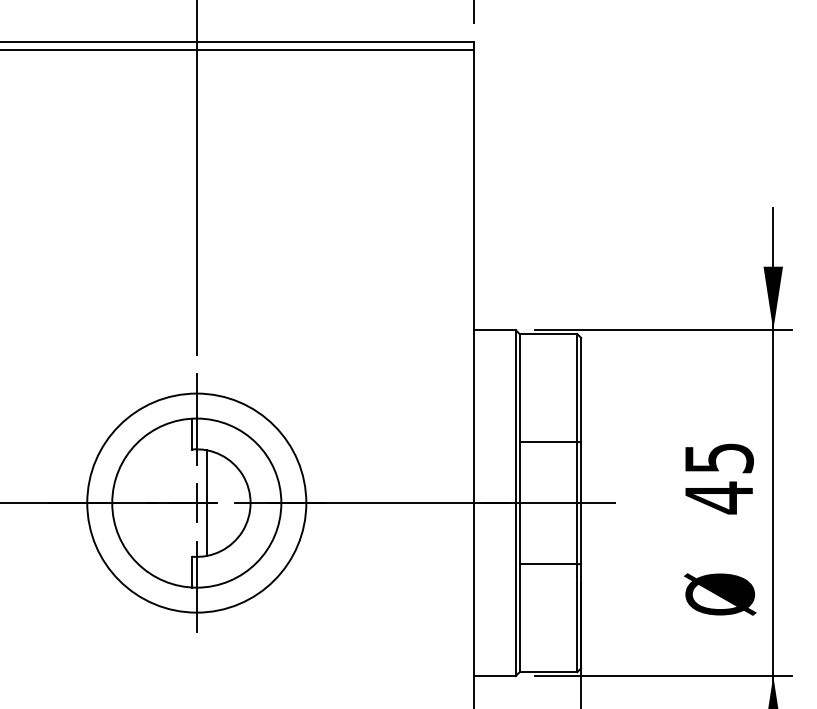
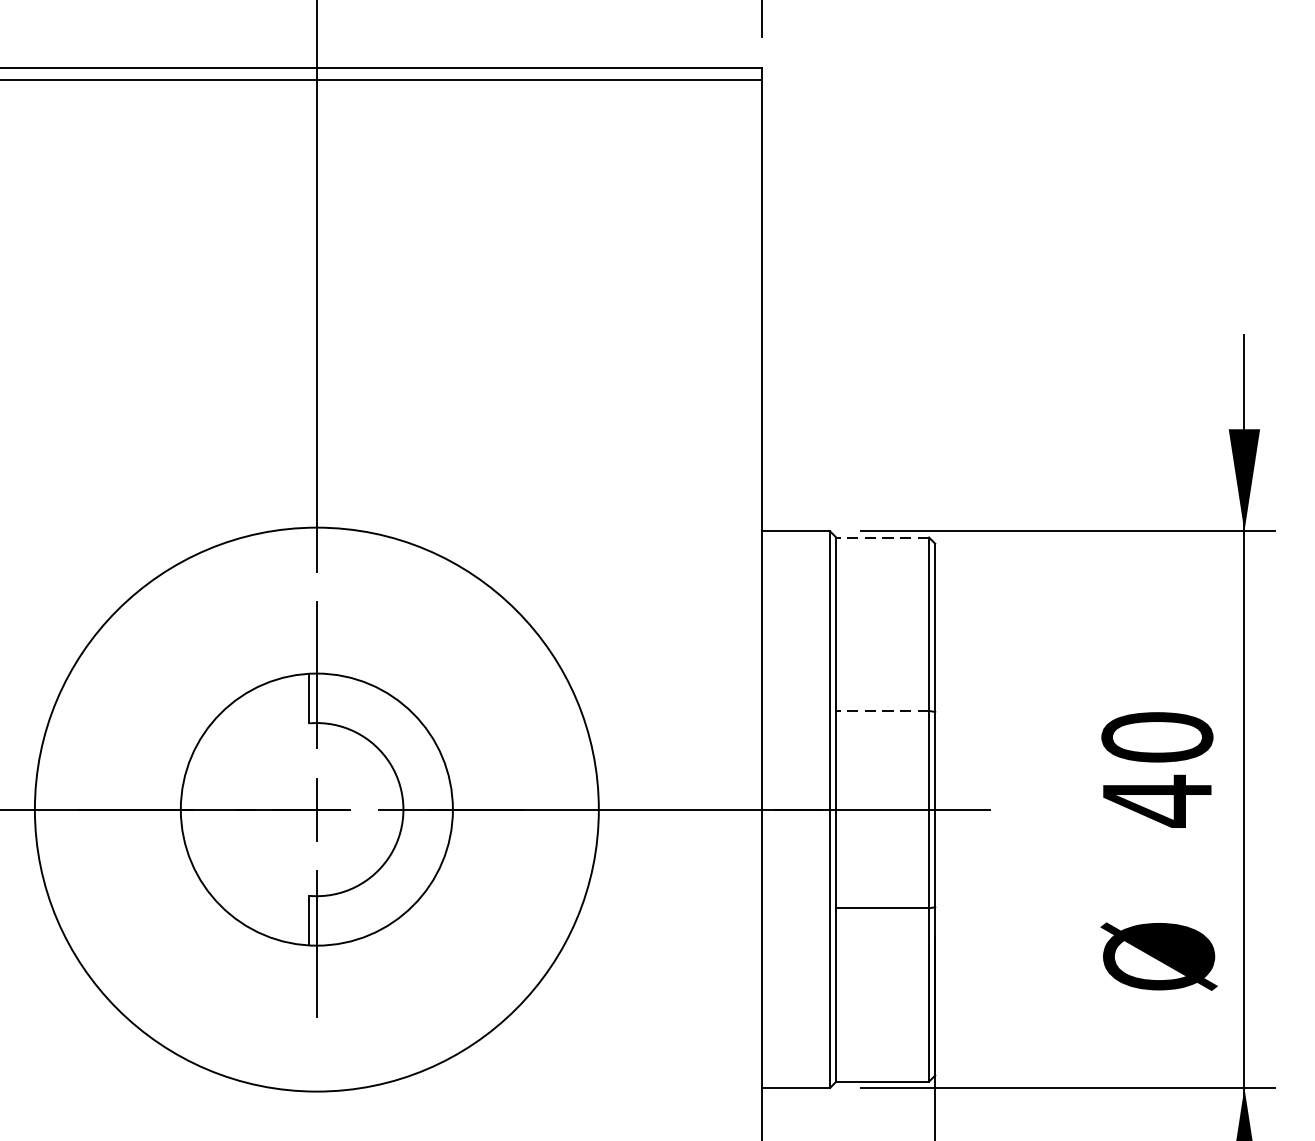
line: (548, 334) -> (882, 538), solid -> dashed
line: (548, 441) -> (882, 710), solid -> dashed
text: (719, 457) -> (1157, 736), 45 -> 40
circle: (196, 502) -> (316, 808), size x1.6
line: (207, 502) -> (334, 808), removed

